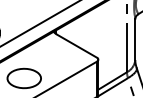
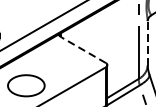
line: (135, 39) -> (148, 43), solid -> dashed
line: (76, 45) -> (83, 49), solid -> dashed

